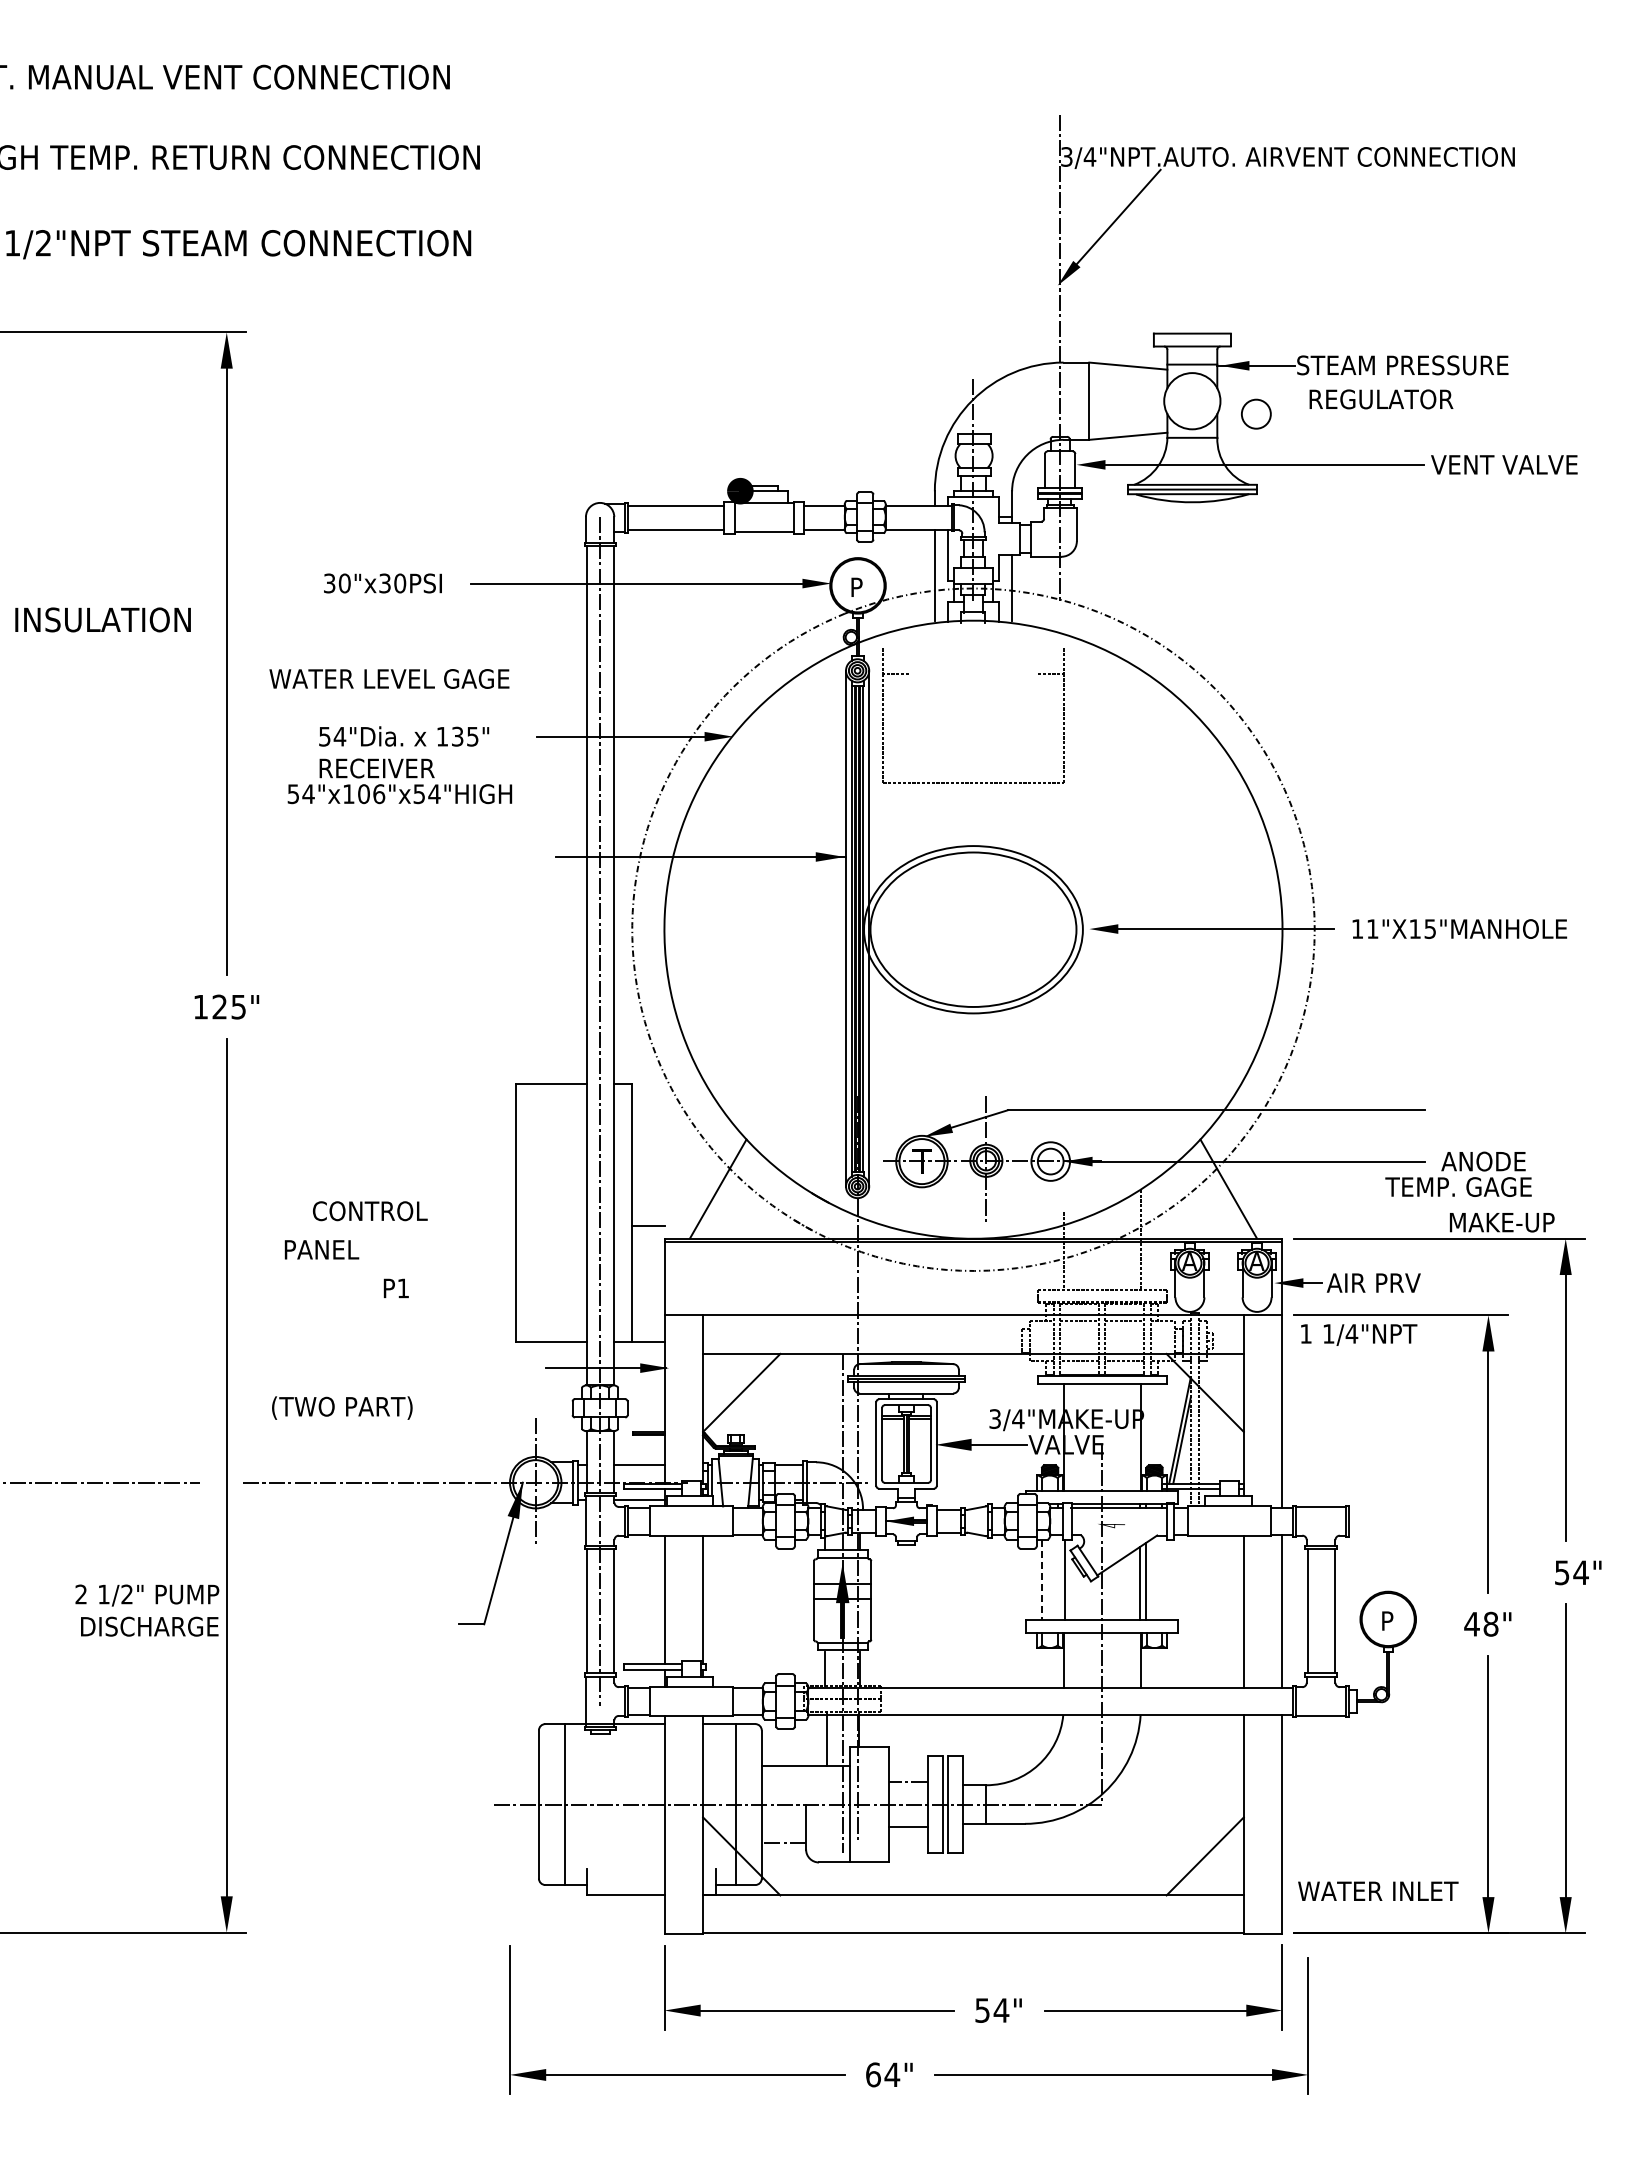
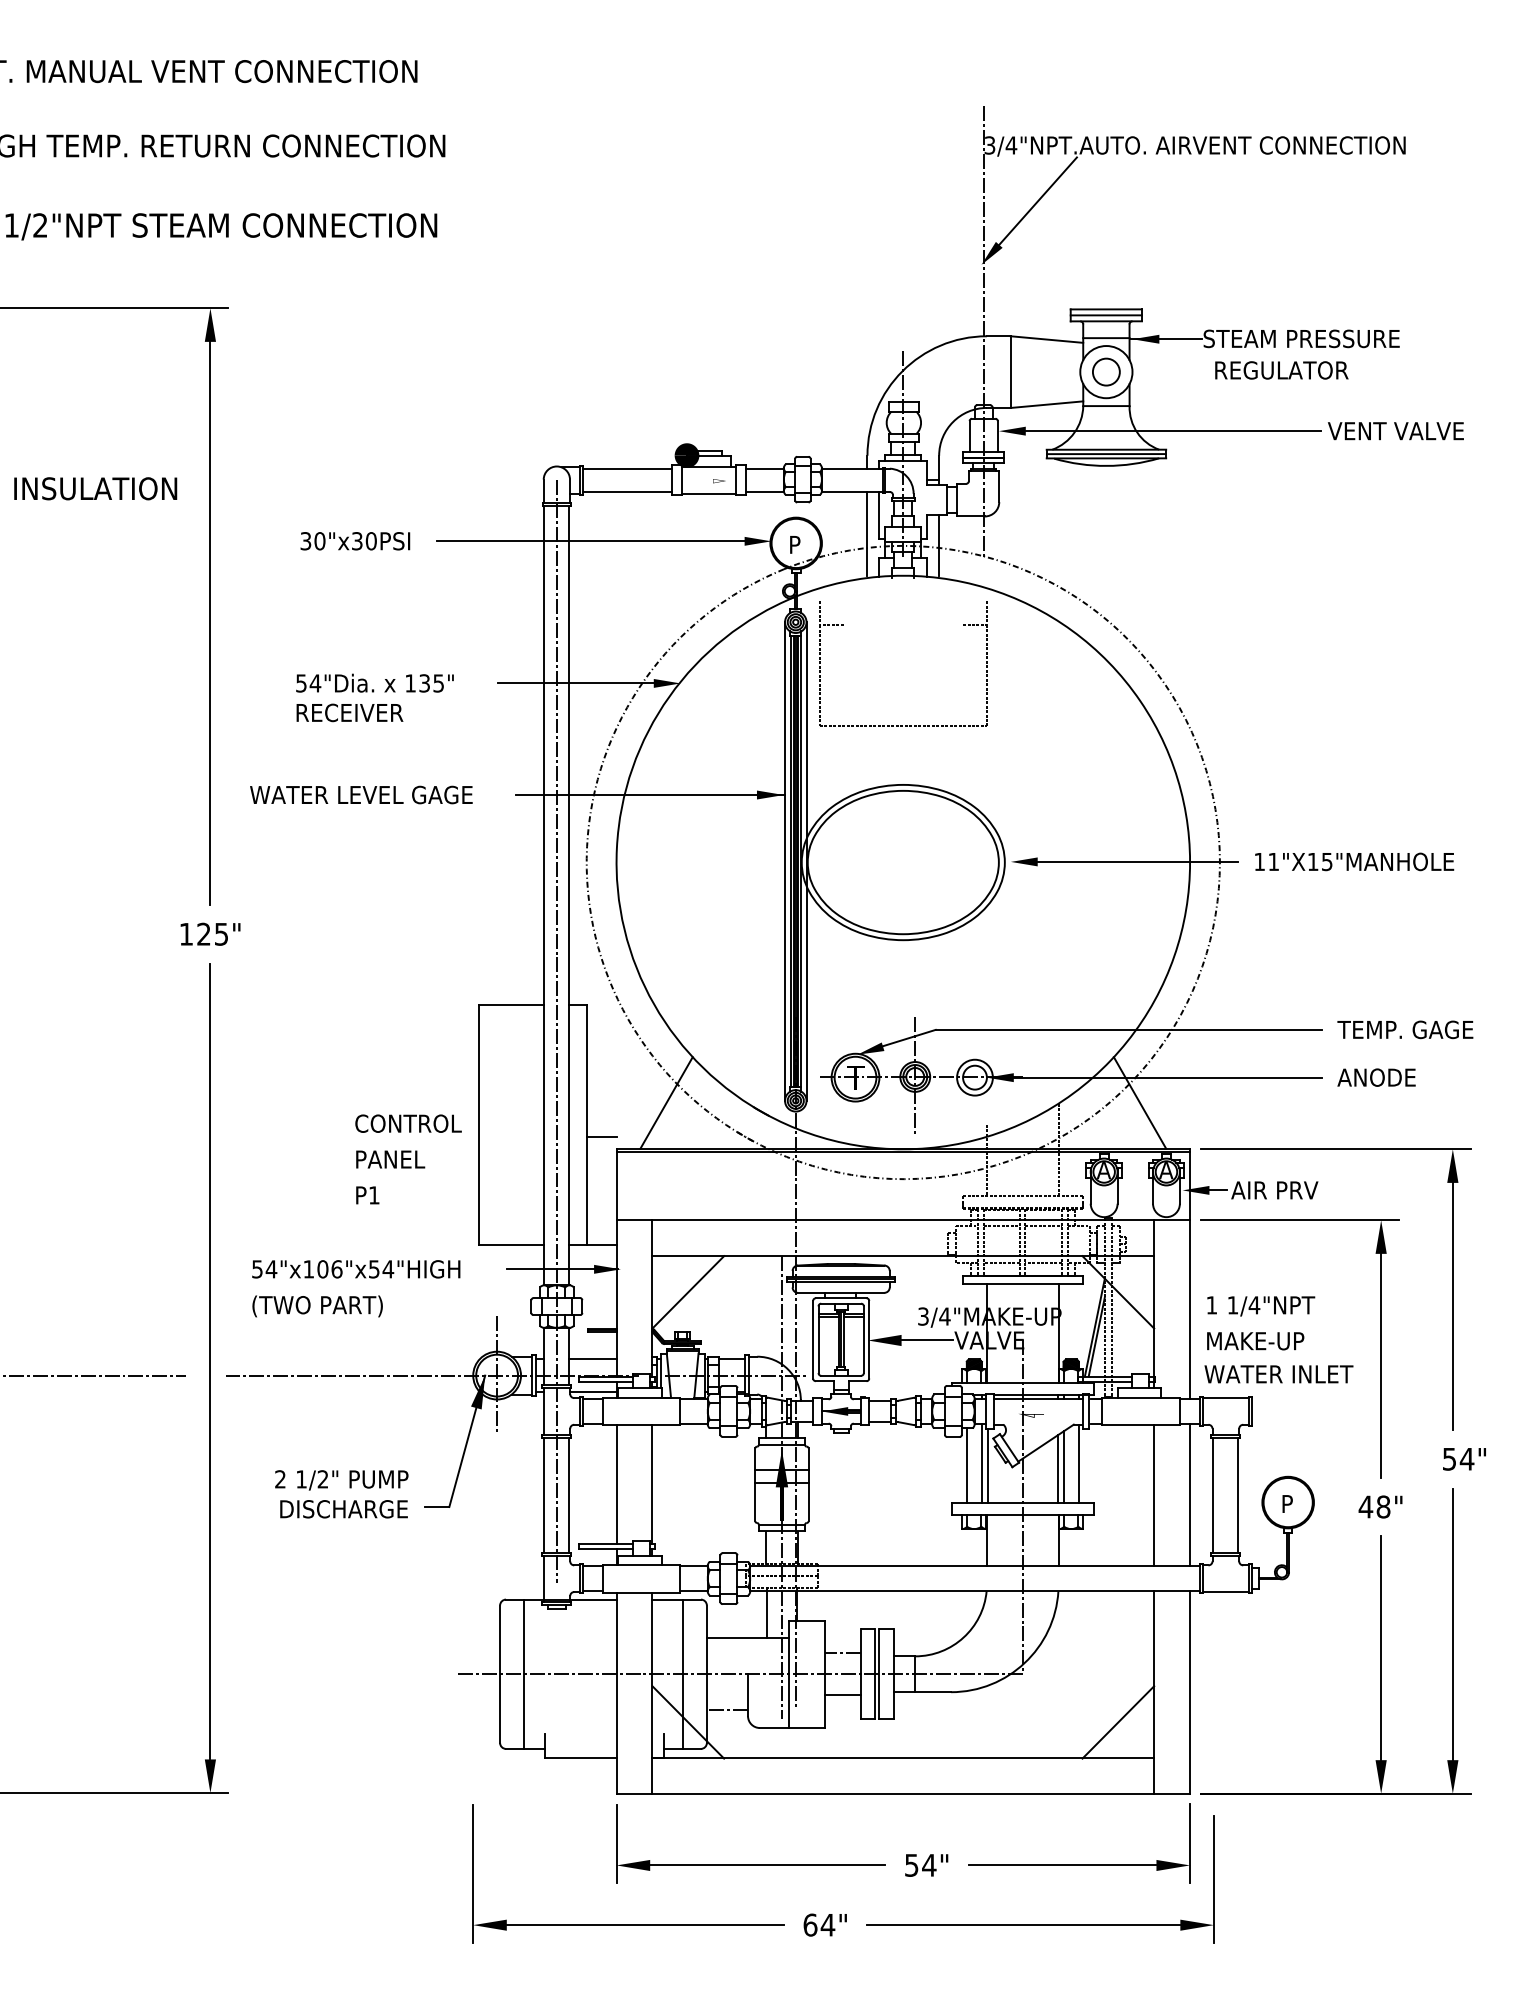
line: (1191, 340) -> (1105, 315), added
circle: (1256, 413) -> (1106, 371), moved
part: (767, 518) -> (712, 480), added
text: (102, 619) -> (95, 488), moved
text: (389, 678) -> (361, 794), moved
text: (399, 794) -> (355, 1269), moved
text: (1458, 1186) -> (1405, 1029), moved
text: (370, 1211) -> (408, 1123), moved
text: (1501, 1222) -> (1255, 1341), moved
text: (321, 1249) -> (390, 1159), moved
text: (1359, 1334) -> (1261, 1305), moved
line: (1058, 1576) -> (982, 1462), added
line: (1162, 1577) -> (1078, 1463), added
line: (1041, 1580) -> (966, 1466), dashed -> solid
text: (147, 1610) -> (341, 1494), moved
text: (1378, 1890) -> (1279, 1373), moved

